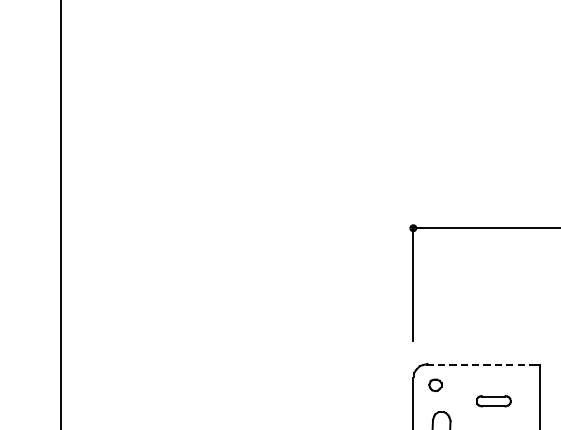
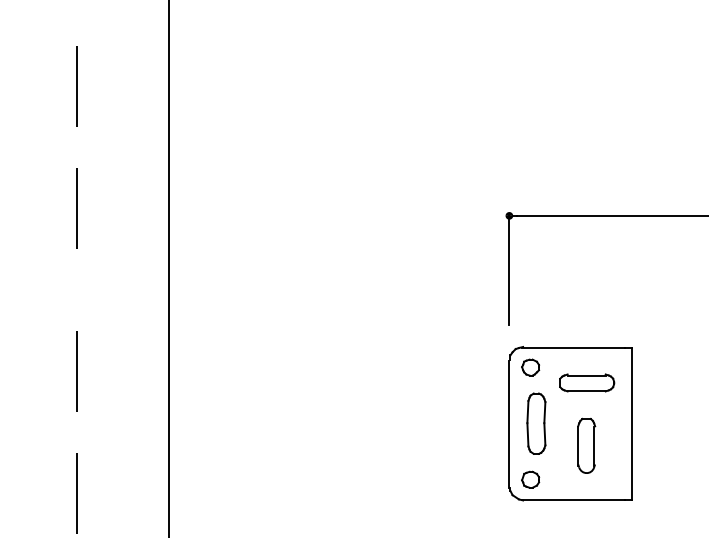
line: (479, 365) -> (573, 348), dashed -> solid
part: (435, 385) -> (530, 367), size x1.43
part: (494, 400) -> (587, 382), size x1.67

